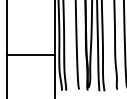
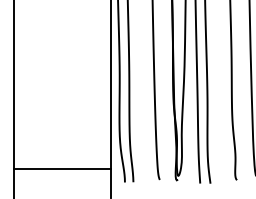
line: (30, 54) -> (61, 167), moved

